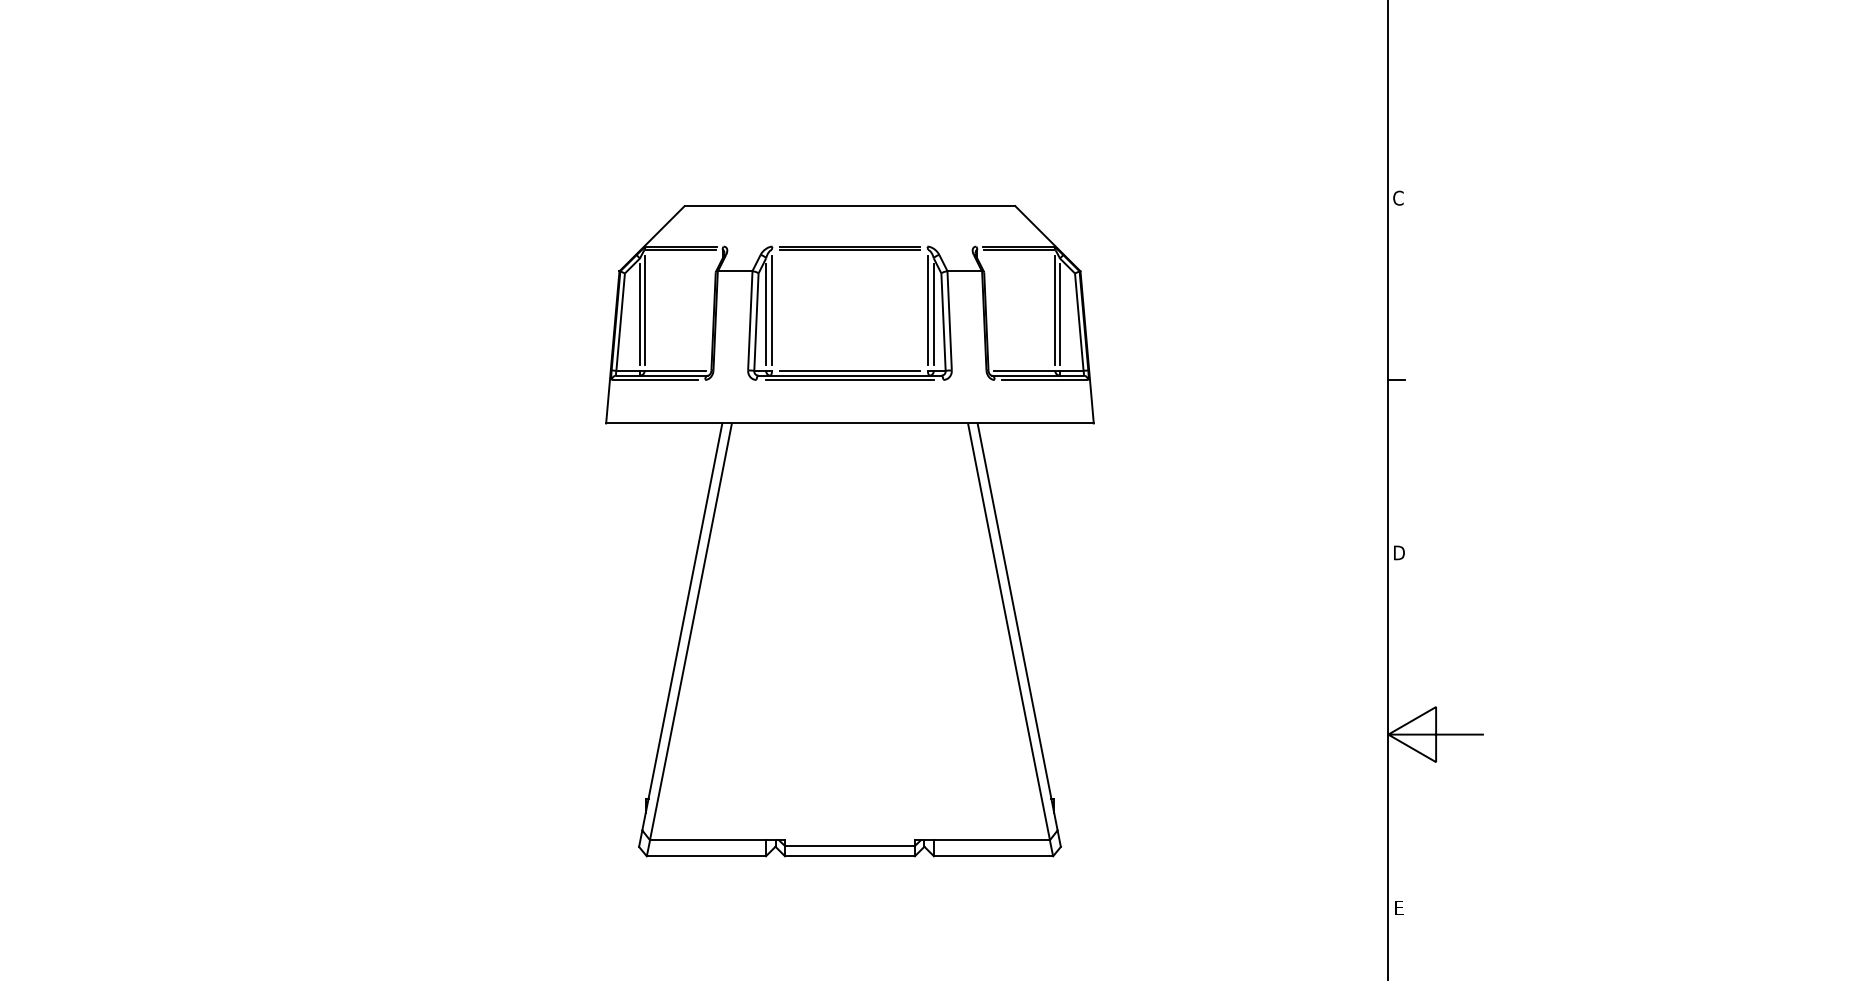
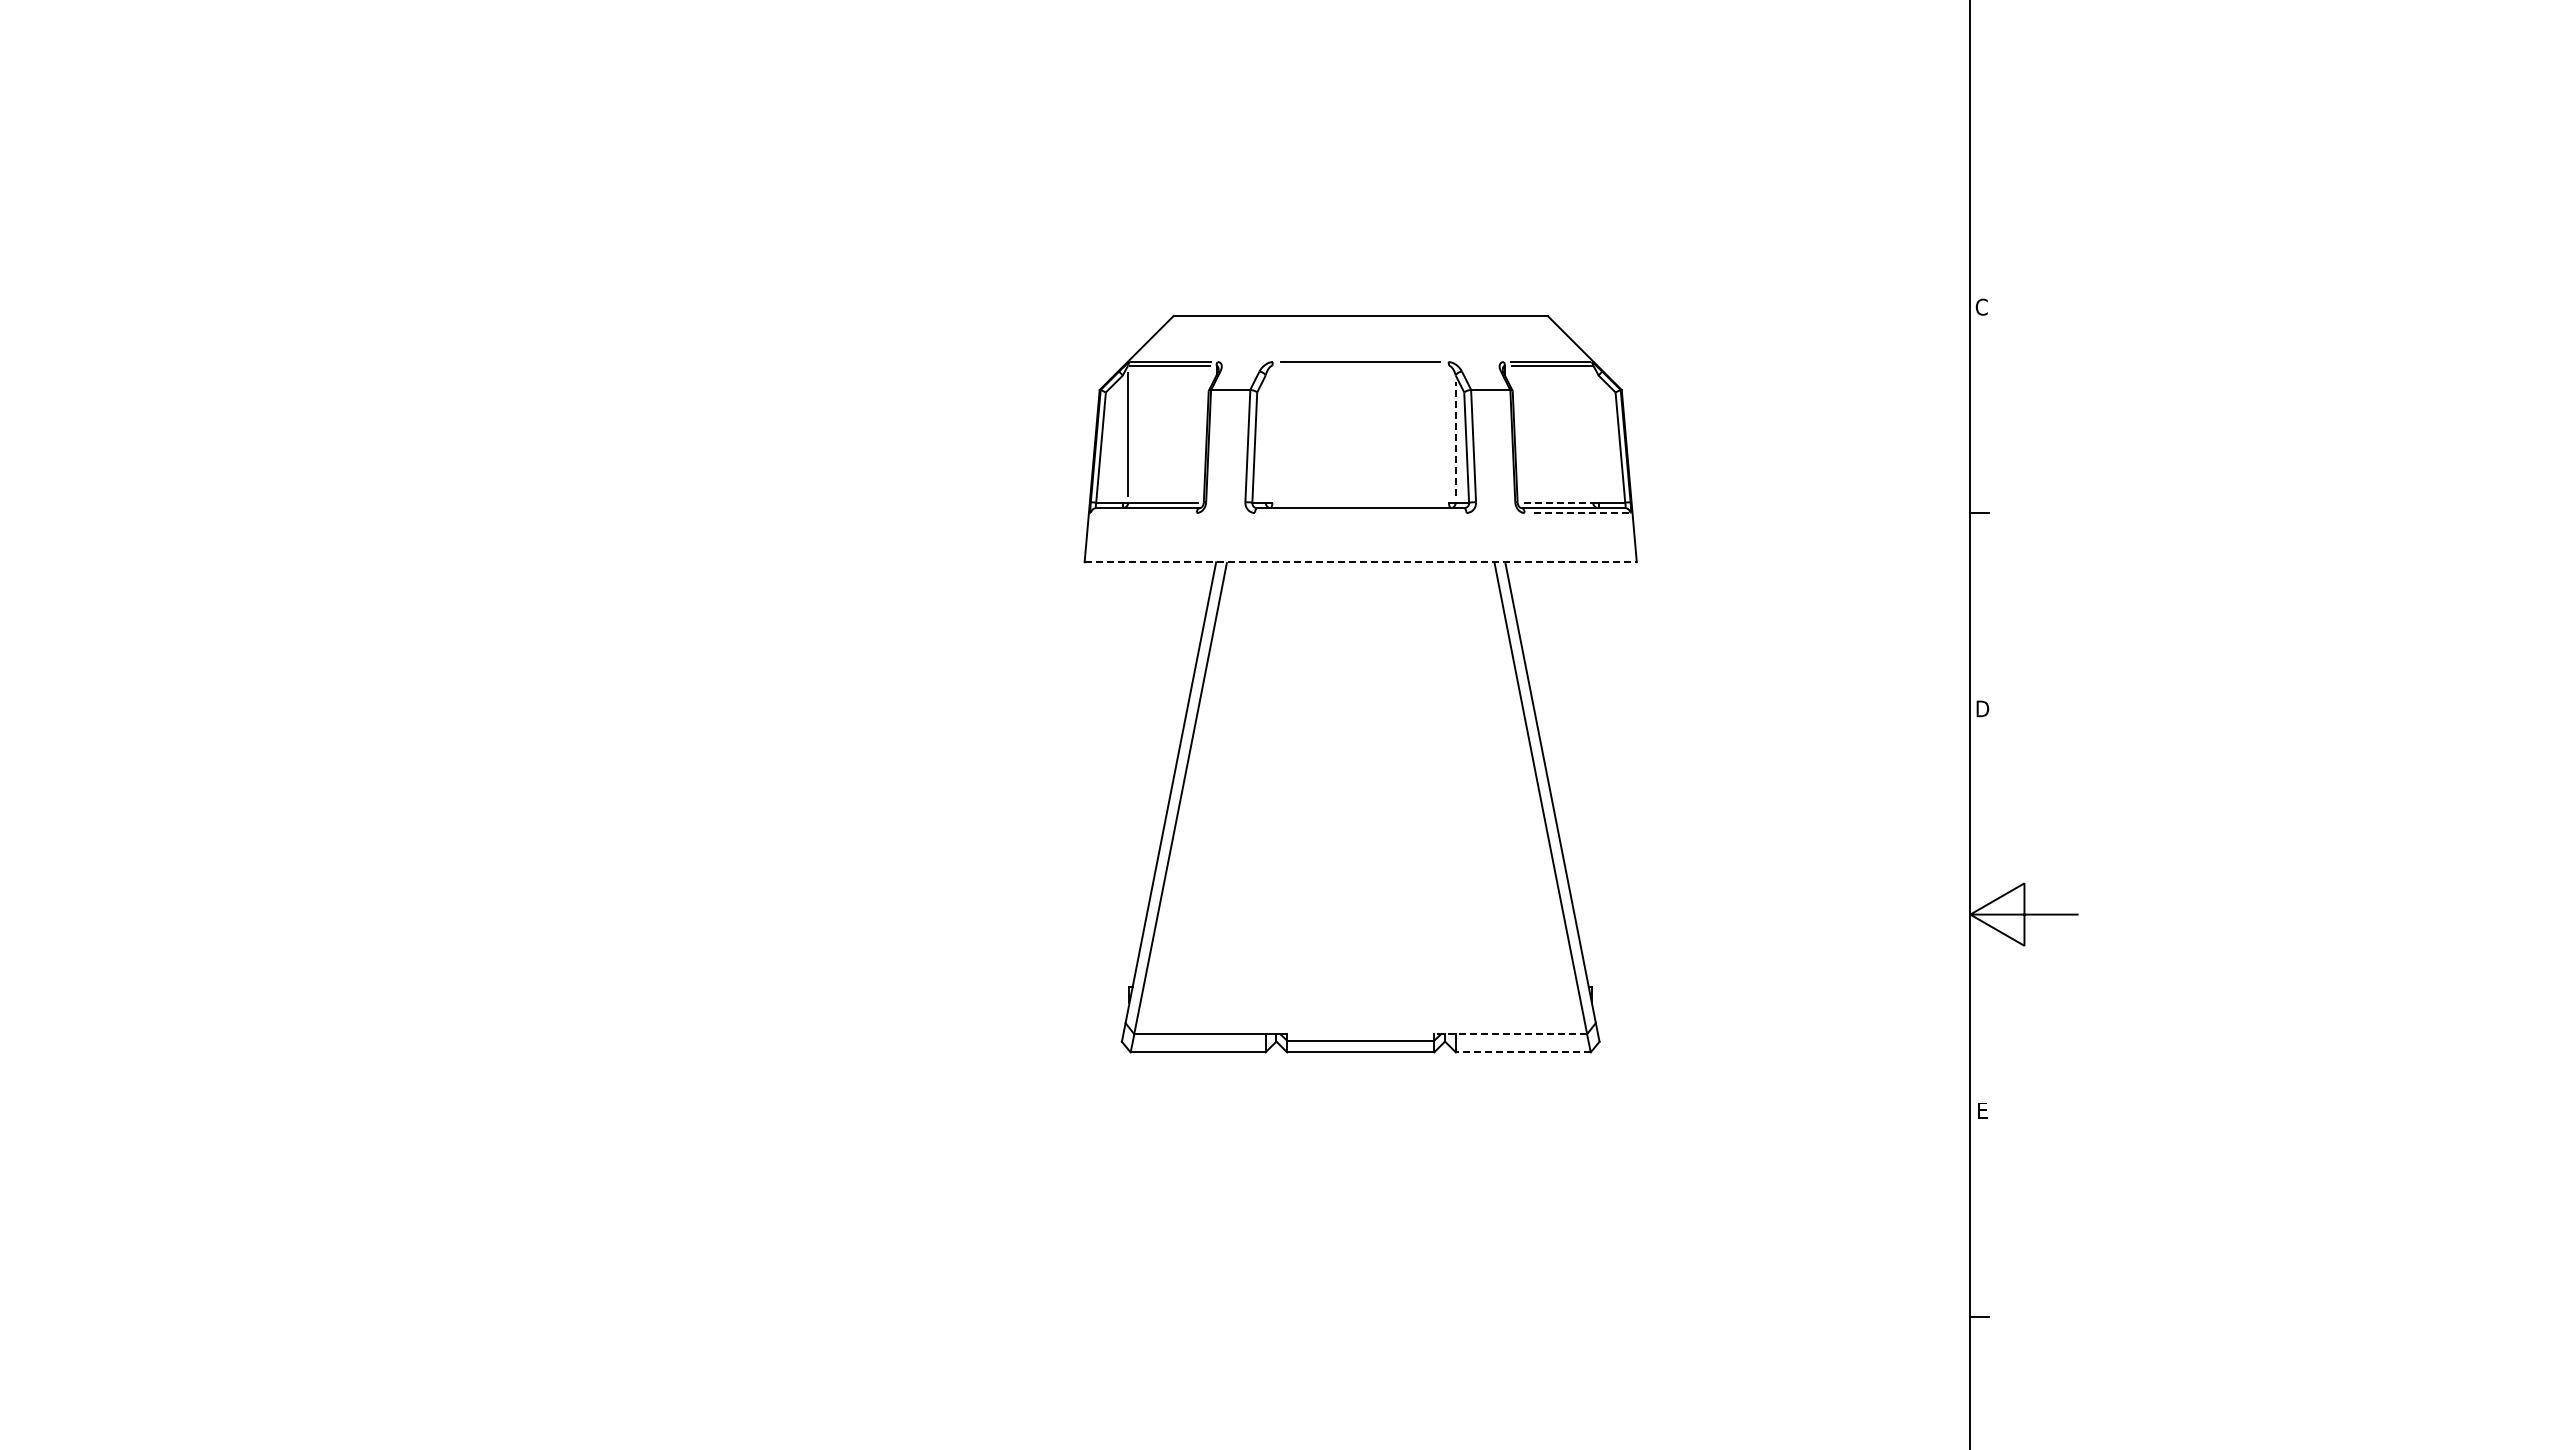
line: (849, 249) -> (1360, 365), removed
line: (772, 309) -> (1272, 433), removed
line: (927, 309) -> (1448, 433), removed
line: (1055, 309) -> (1593, 433), removed
line: (639, 314) -> (1122, 438), removed
line: (765, 314) -> (1265, 438), removed
line: (933, 314) -> (1455, 438), solid -> dashed
line: (1059, 314) -> (1598, 438), removed
line: (849, 370) -> (1360, 502), removed
line: (1024, 370) -> (1558, 502), solid -> dashed
line: (655, 380) -> (1140, 513), removed
line: (849, 380) -> (1360, 513), removed
line: (1044, 380) -> (1581, 513), solid -> dashed
line: (850, 423) -> (1361, 562), solid -> dashed
line: (982, 840) -> (1510, 1034), solid -> dashed
line: (992, 856) -> (1522, 1052), solid -> dashed

